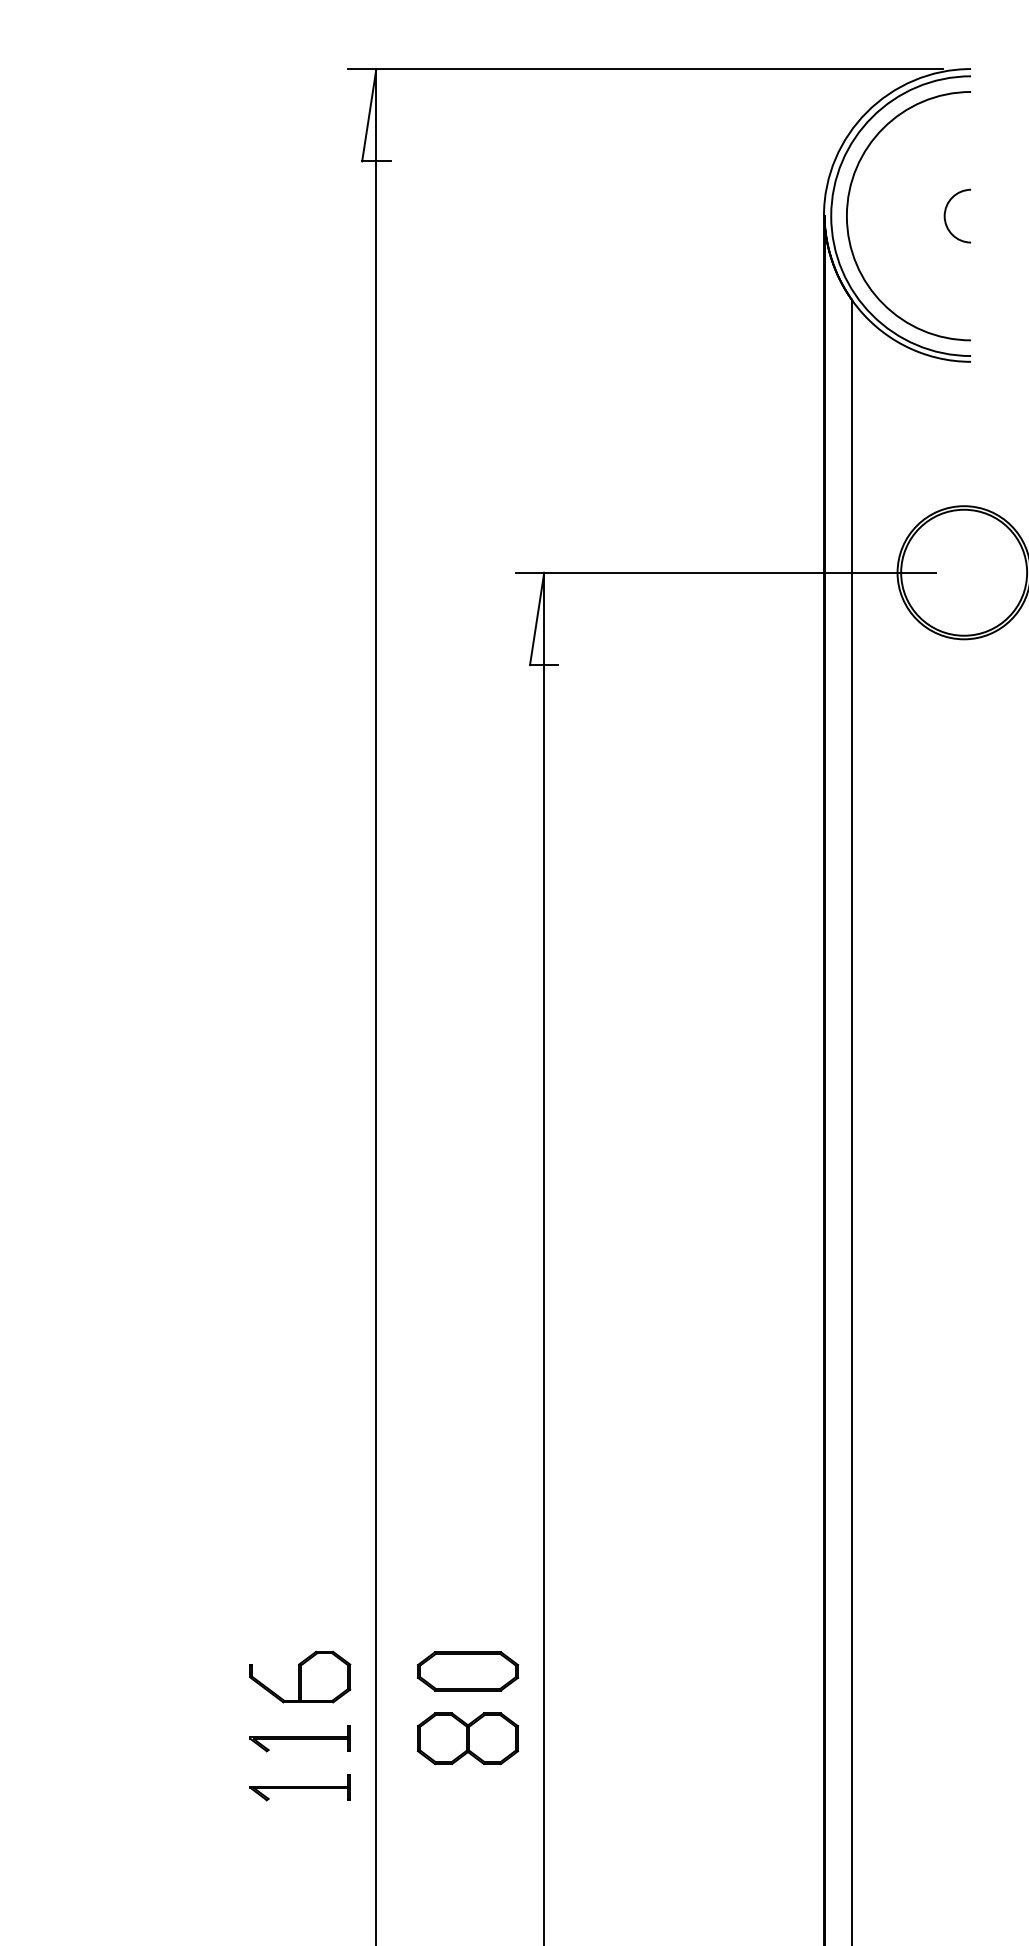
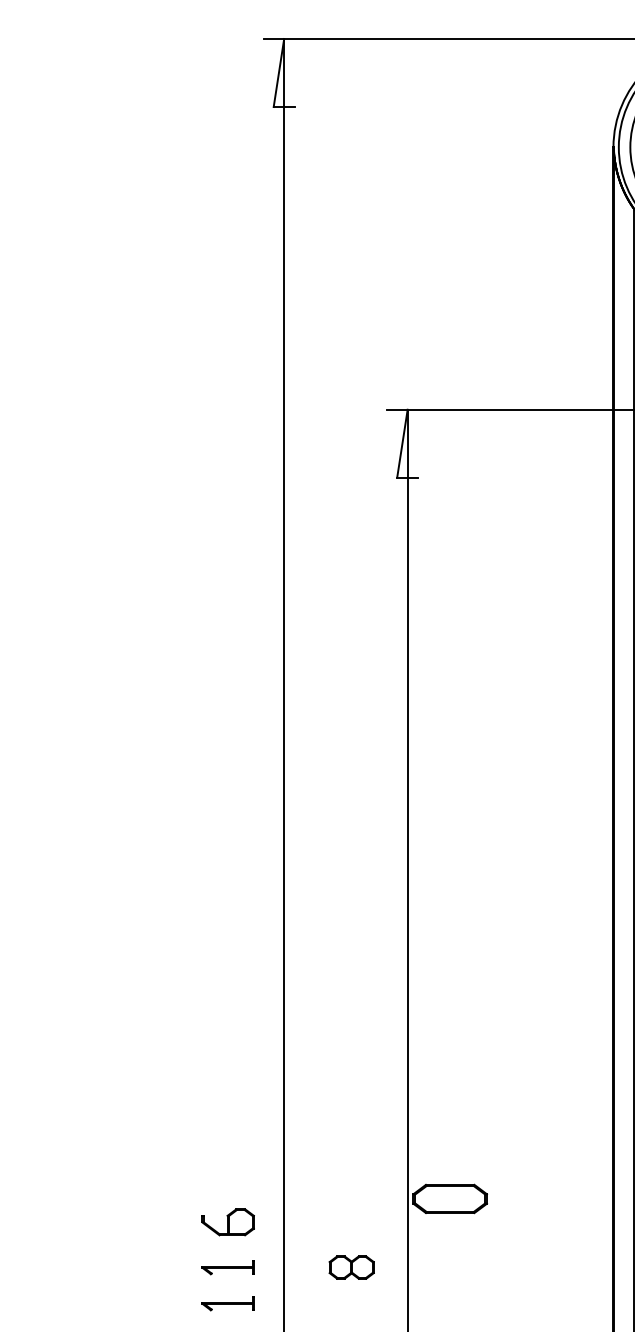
part: (468, 1671) -> (450, 1199), moved
part: (300, 1676) -> (228, 1221), size x0.7
part: (299, 1738) -> (227, 1267), size x0.7
part: (468, 1738) -> (351, 1267), size x0.6
part: (299, 1787) -> (227, 1303), size x0.7

